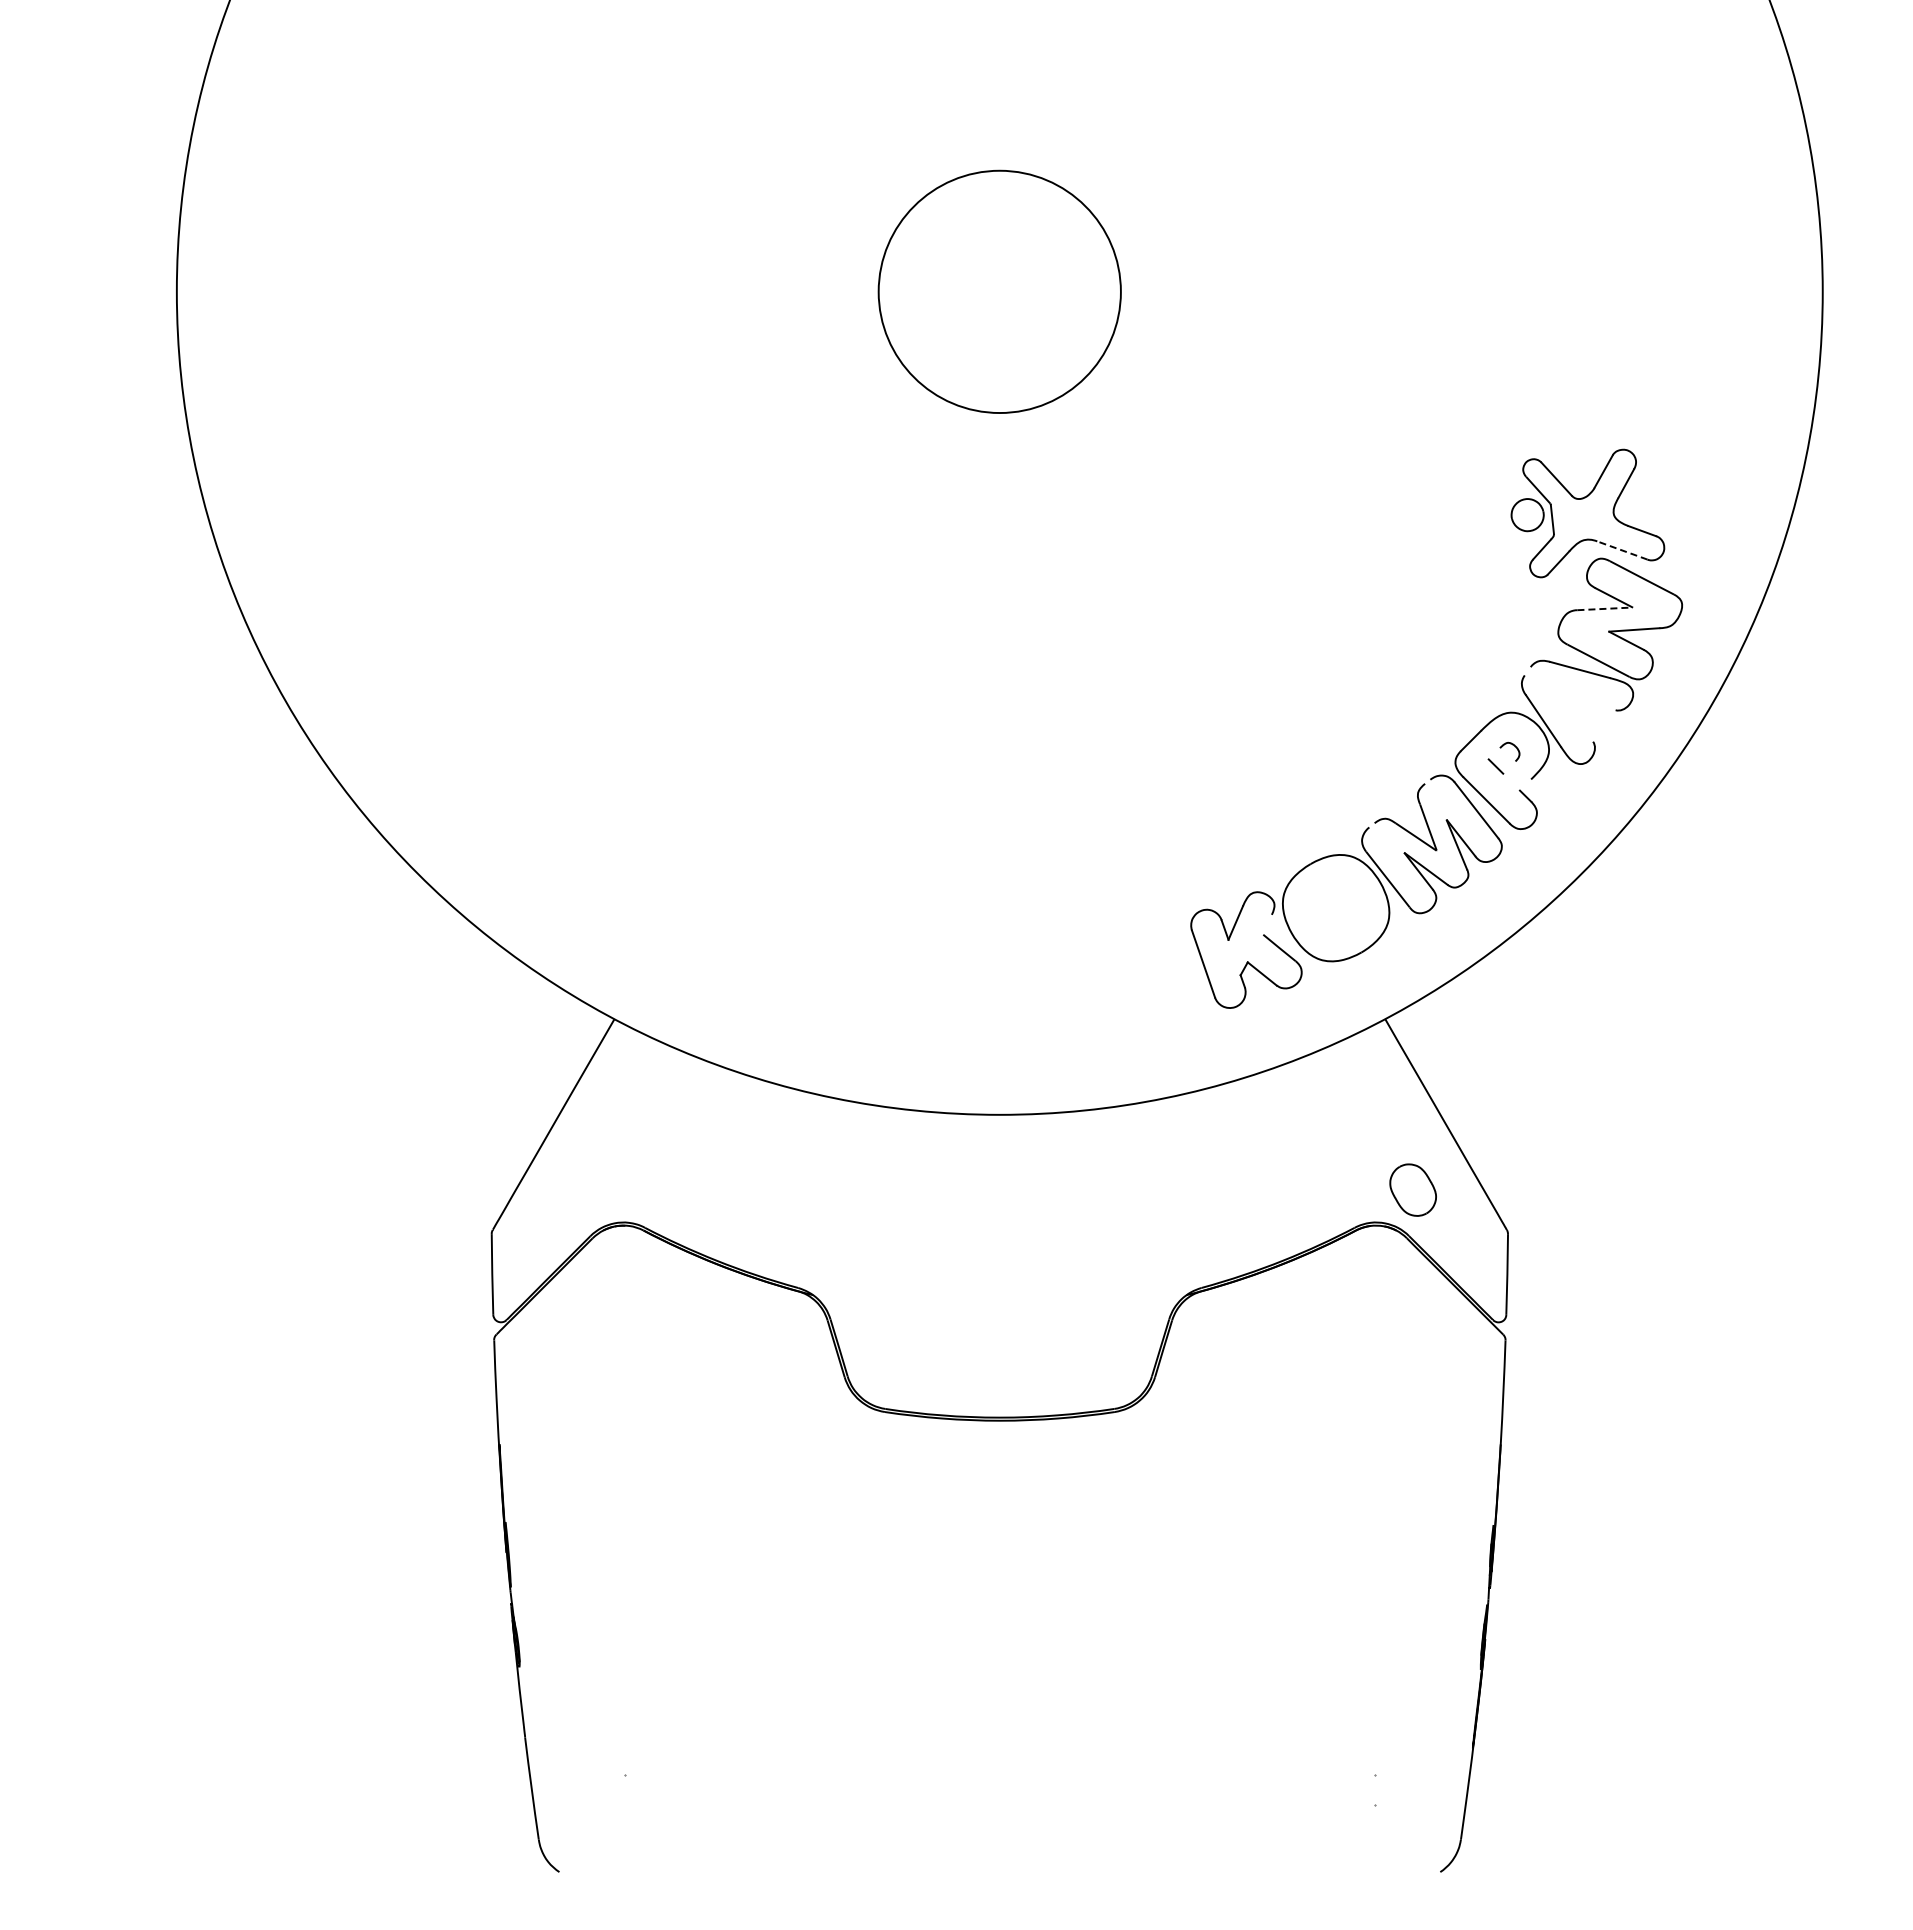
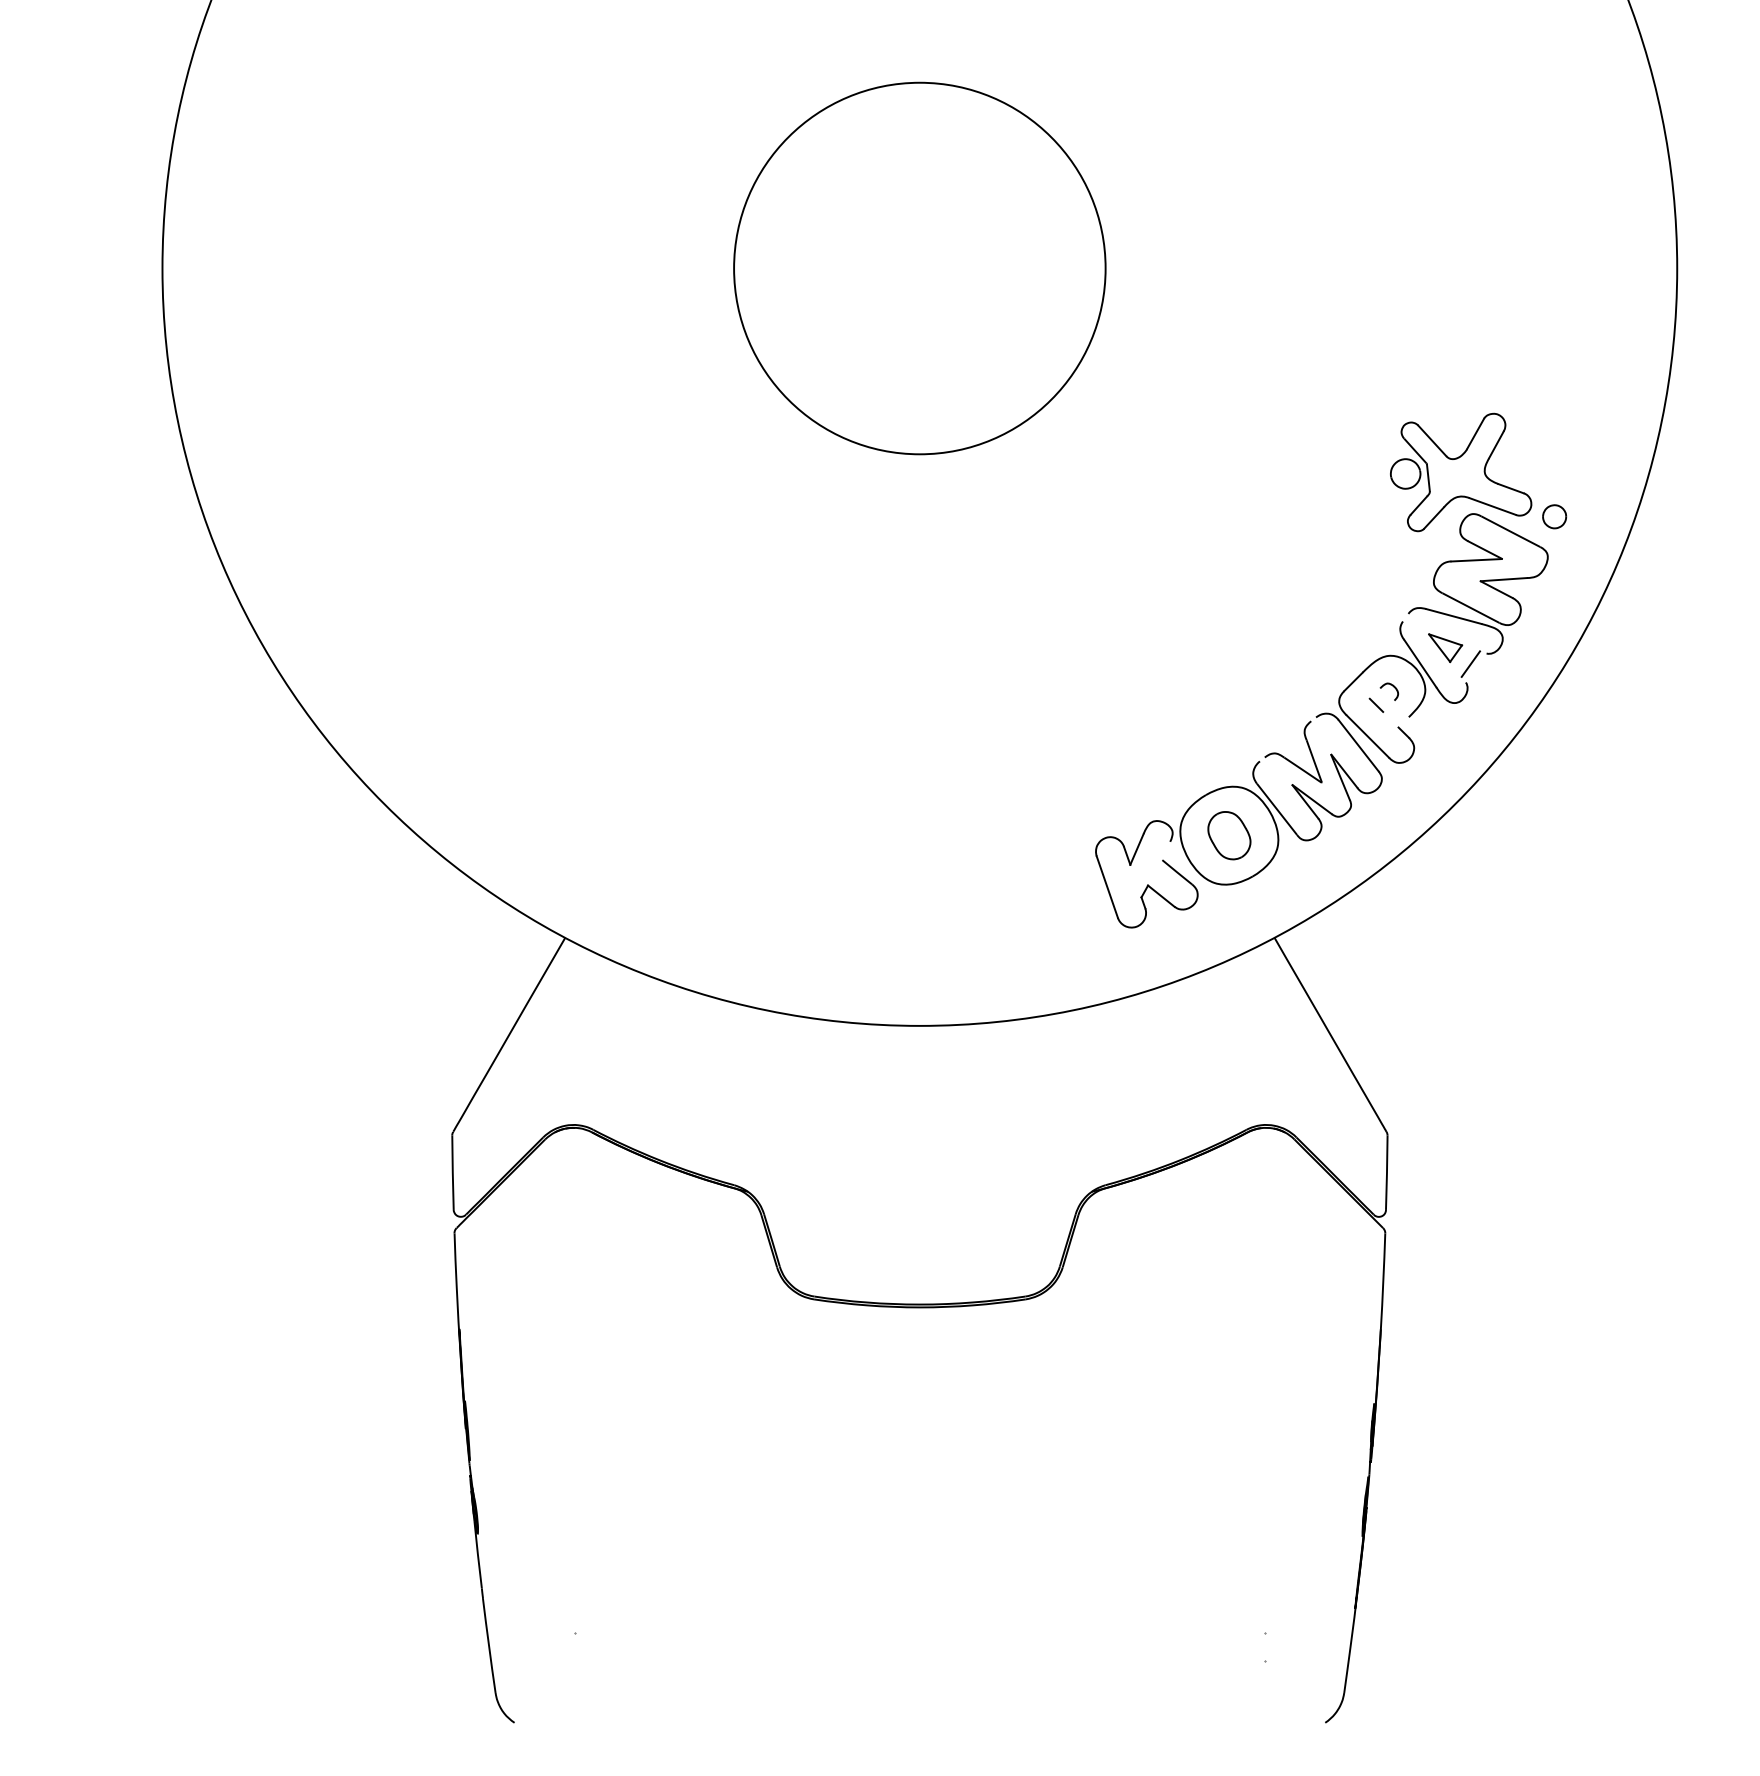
circle: (999, 291) -> (919, 268), size x1.67
line: (1622, 550) -> (1492, 506), dashed -> solid
part: (1689, 561) -> (1554, 516), added
line: (1605, 608) -> (1477, 559), dashed -> solid
part: (1570, 704) -> (1445, 648), added
line: (1598, 721) -> (1470, 663), added
part: (1412, 1189) -> (1228, 835), moved

